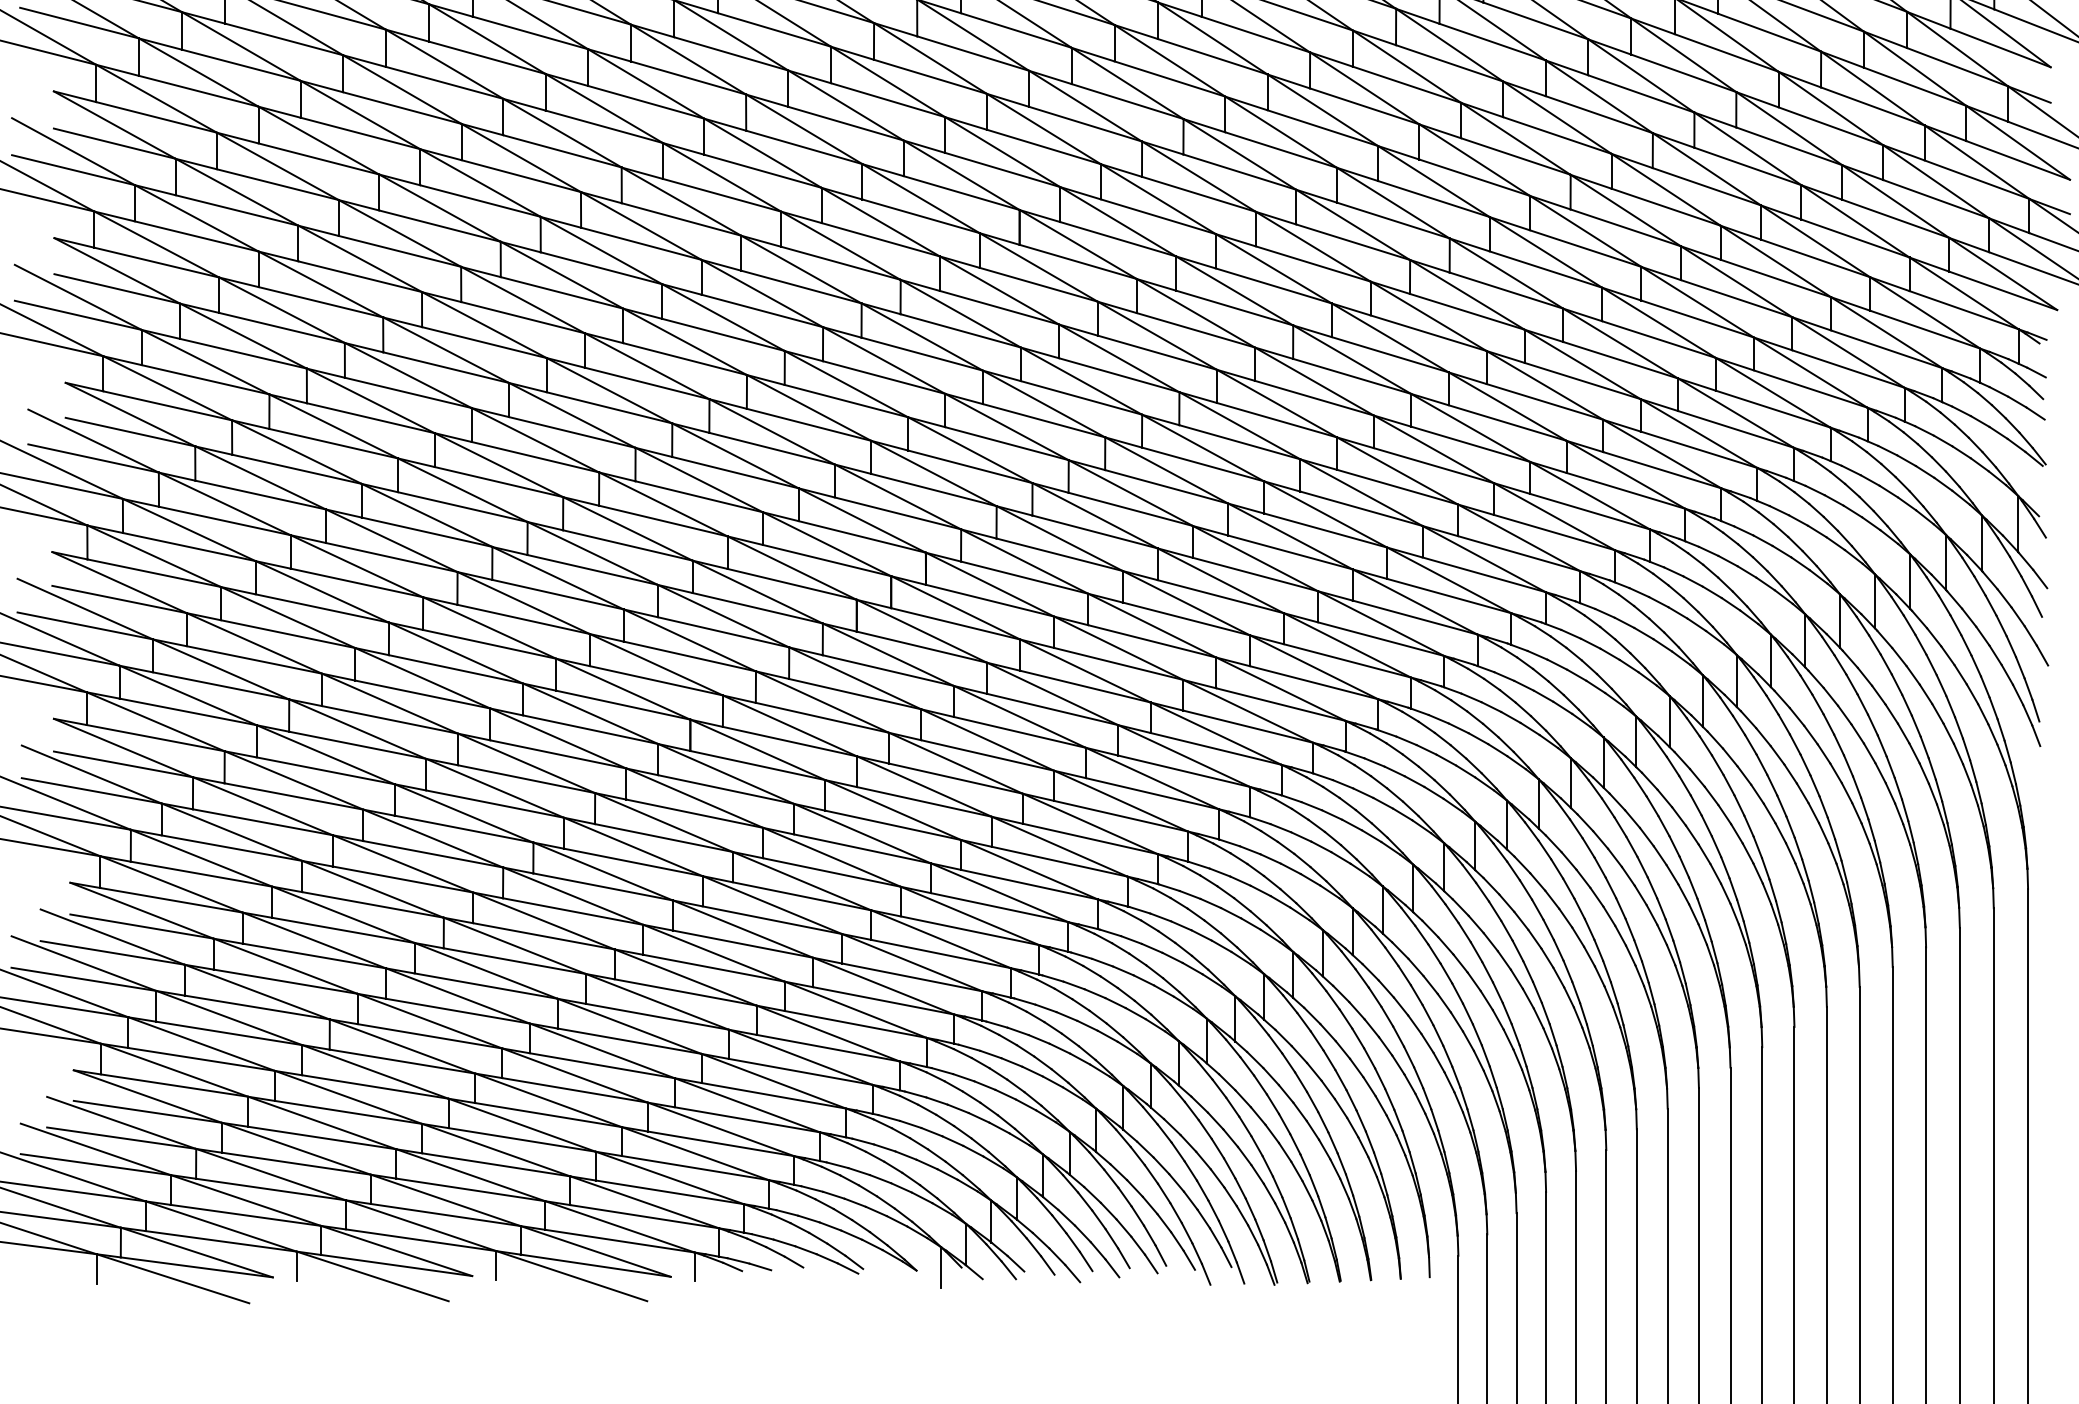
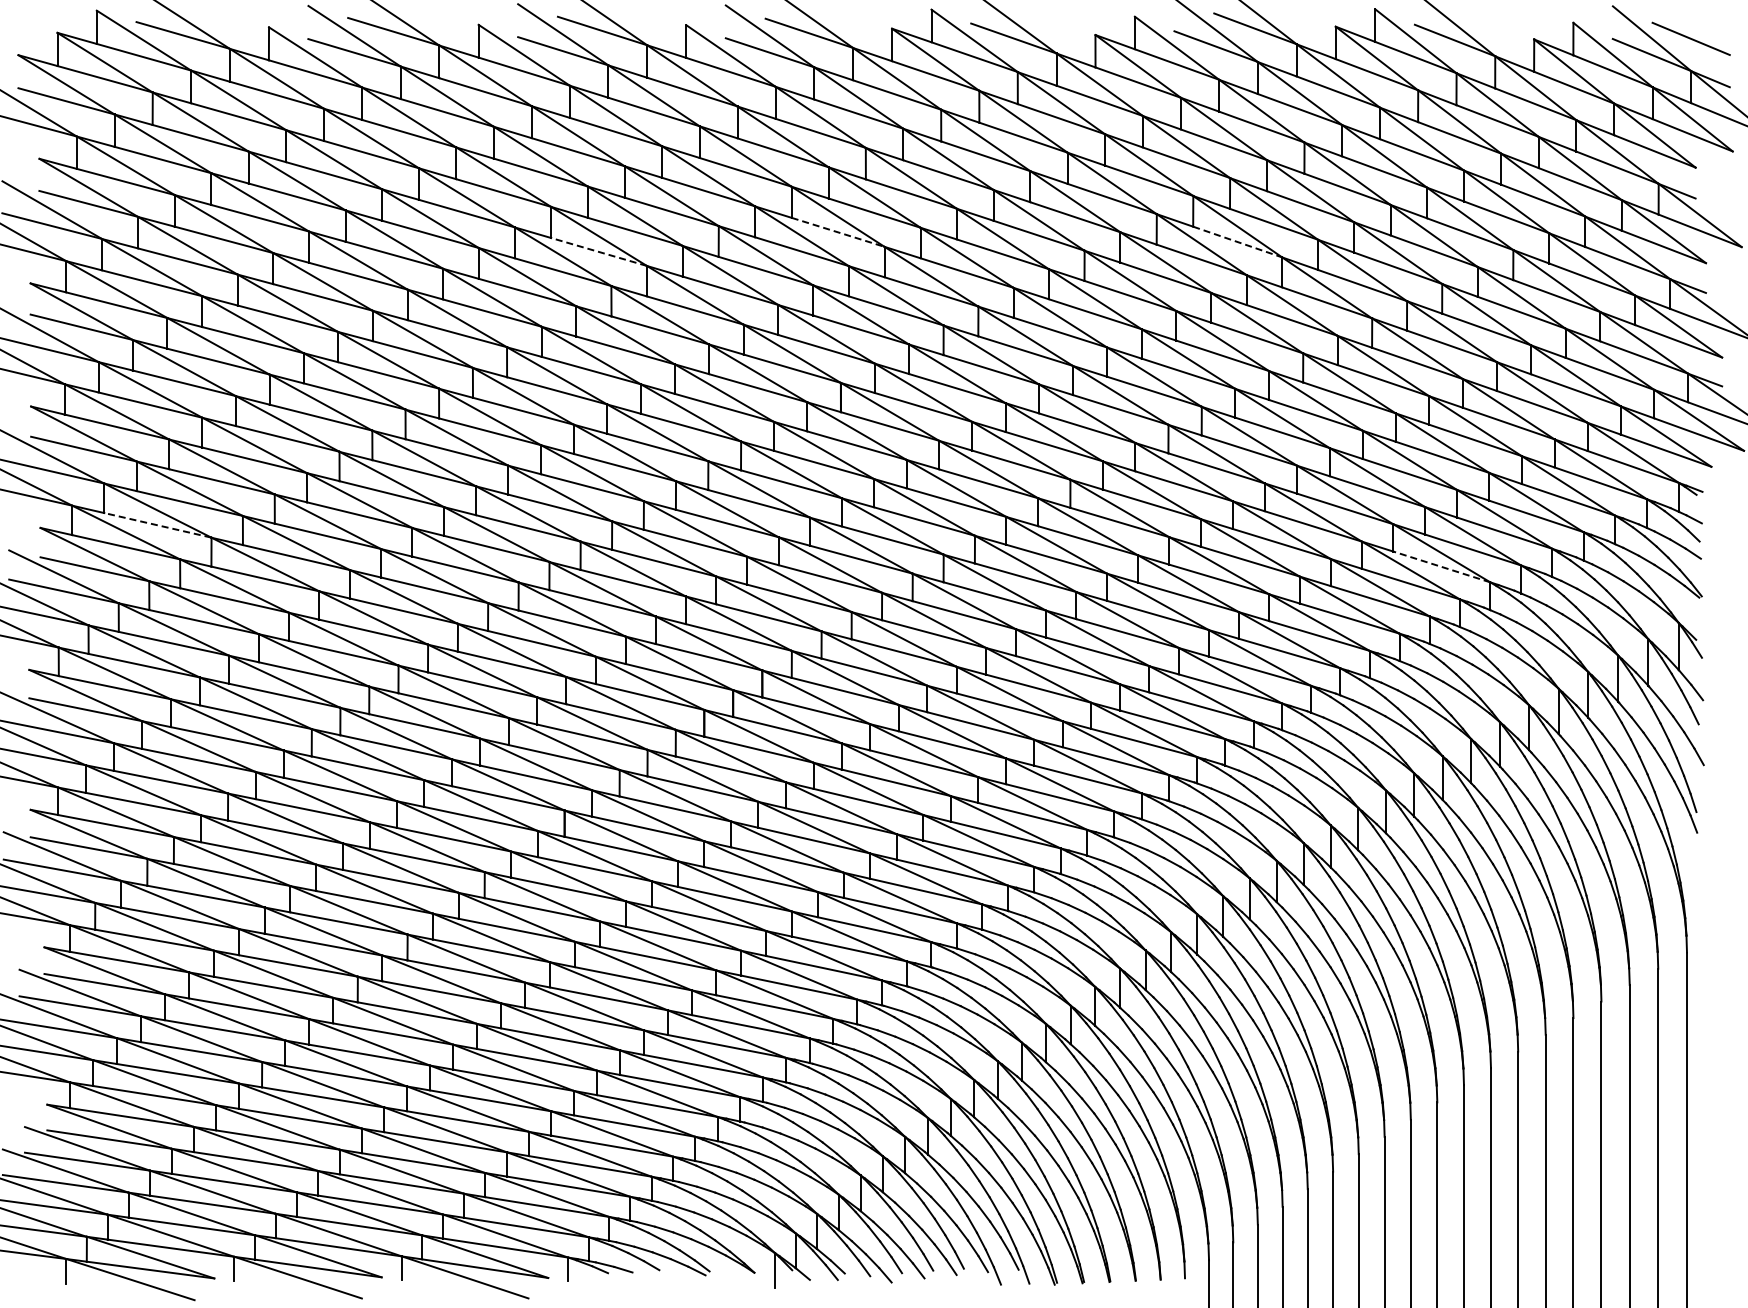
line: (1016, 30) -> (838, 232), solid -> dashed
line: (1493, 42) -> (1238, 242), solid -> dashed
line: (731, 53) -> (599, 251), solid -> dashed
line: (205, 379) -> (157, 525), solid -> dashed
line: (1735, 428) -> (1441, 566), solid -> dashed

